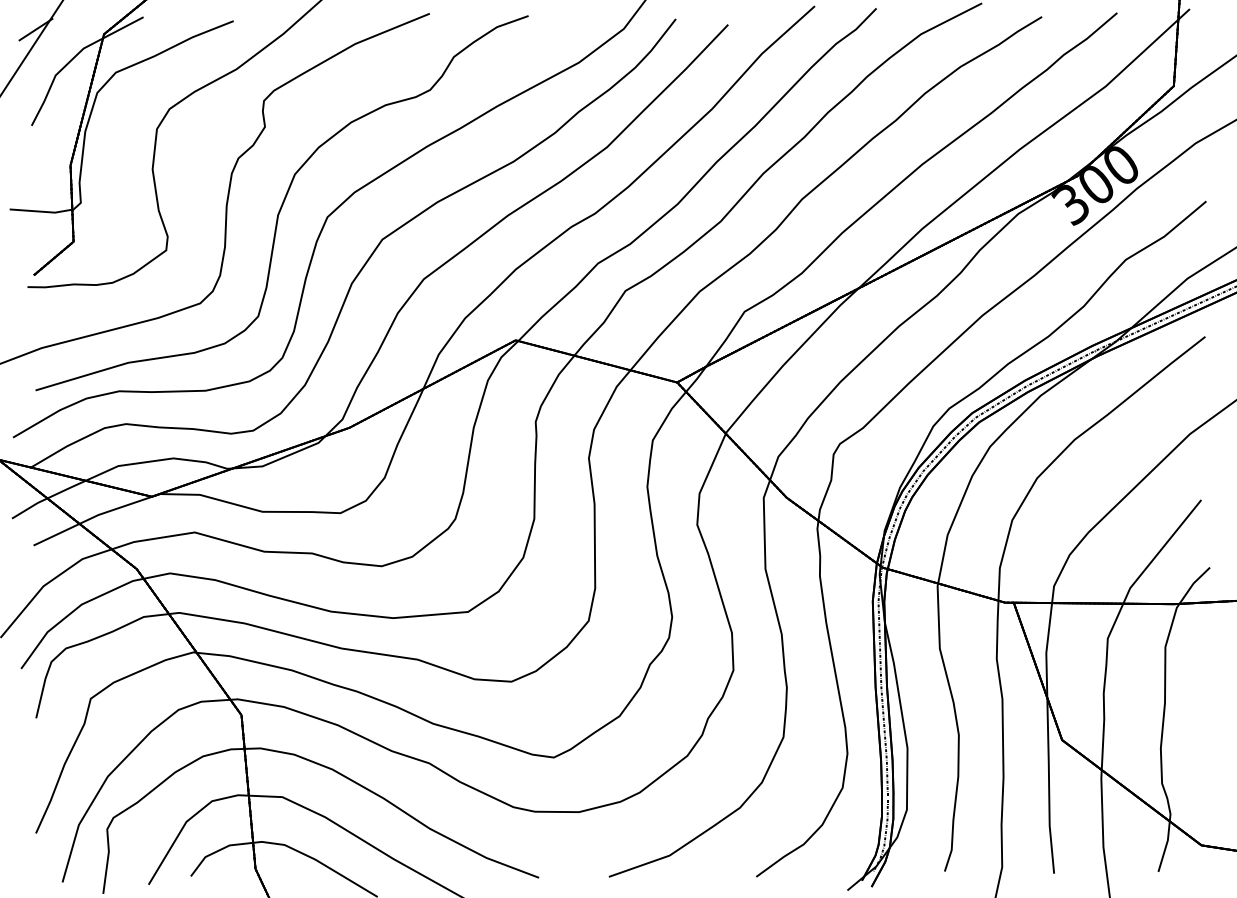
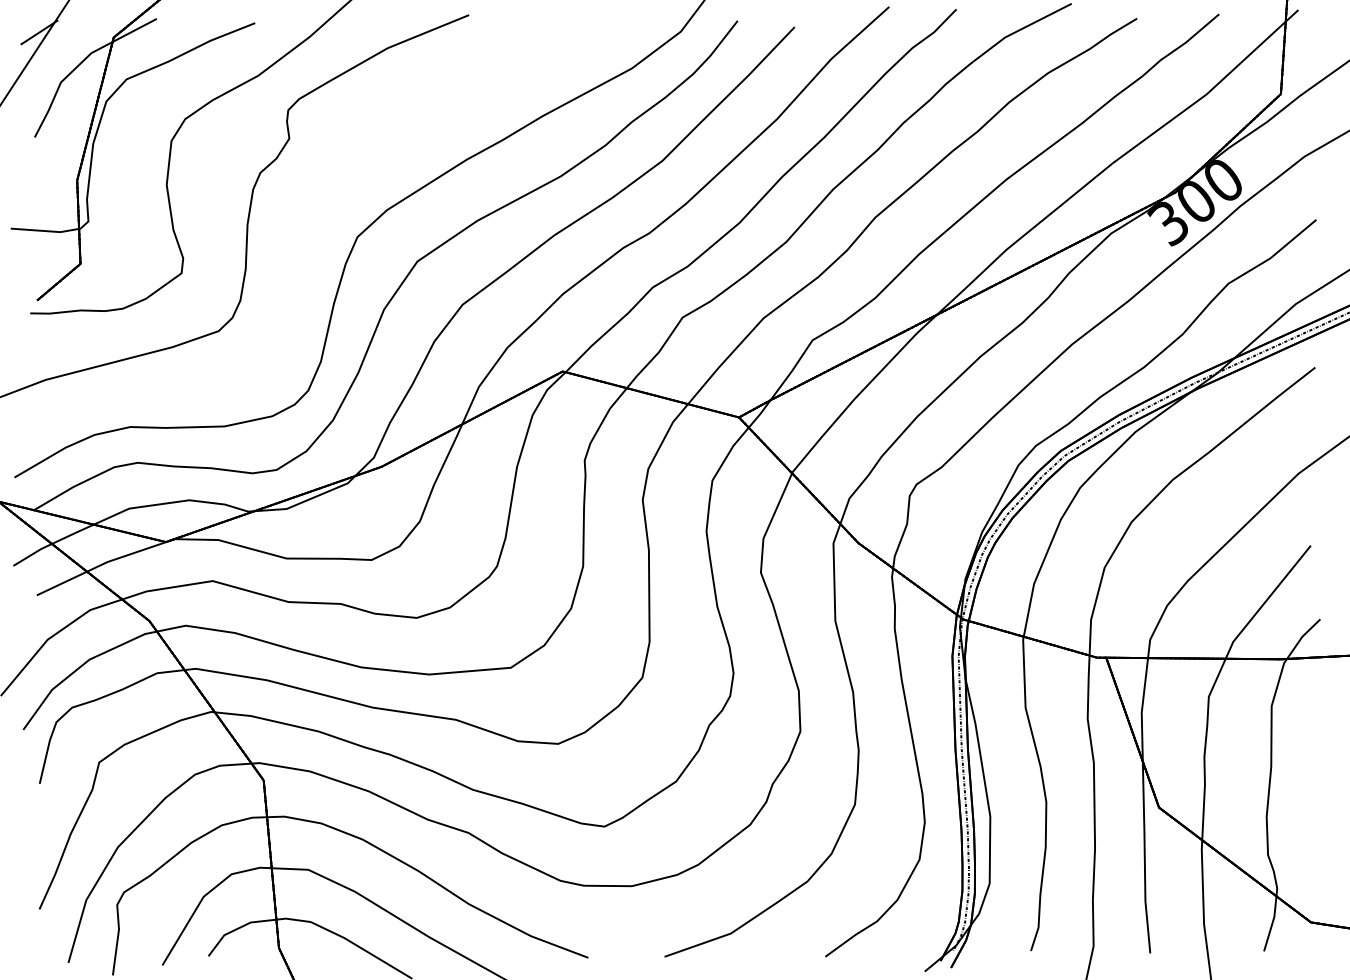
curve: (282, 203) -> (308, 222), removed

